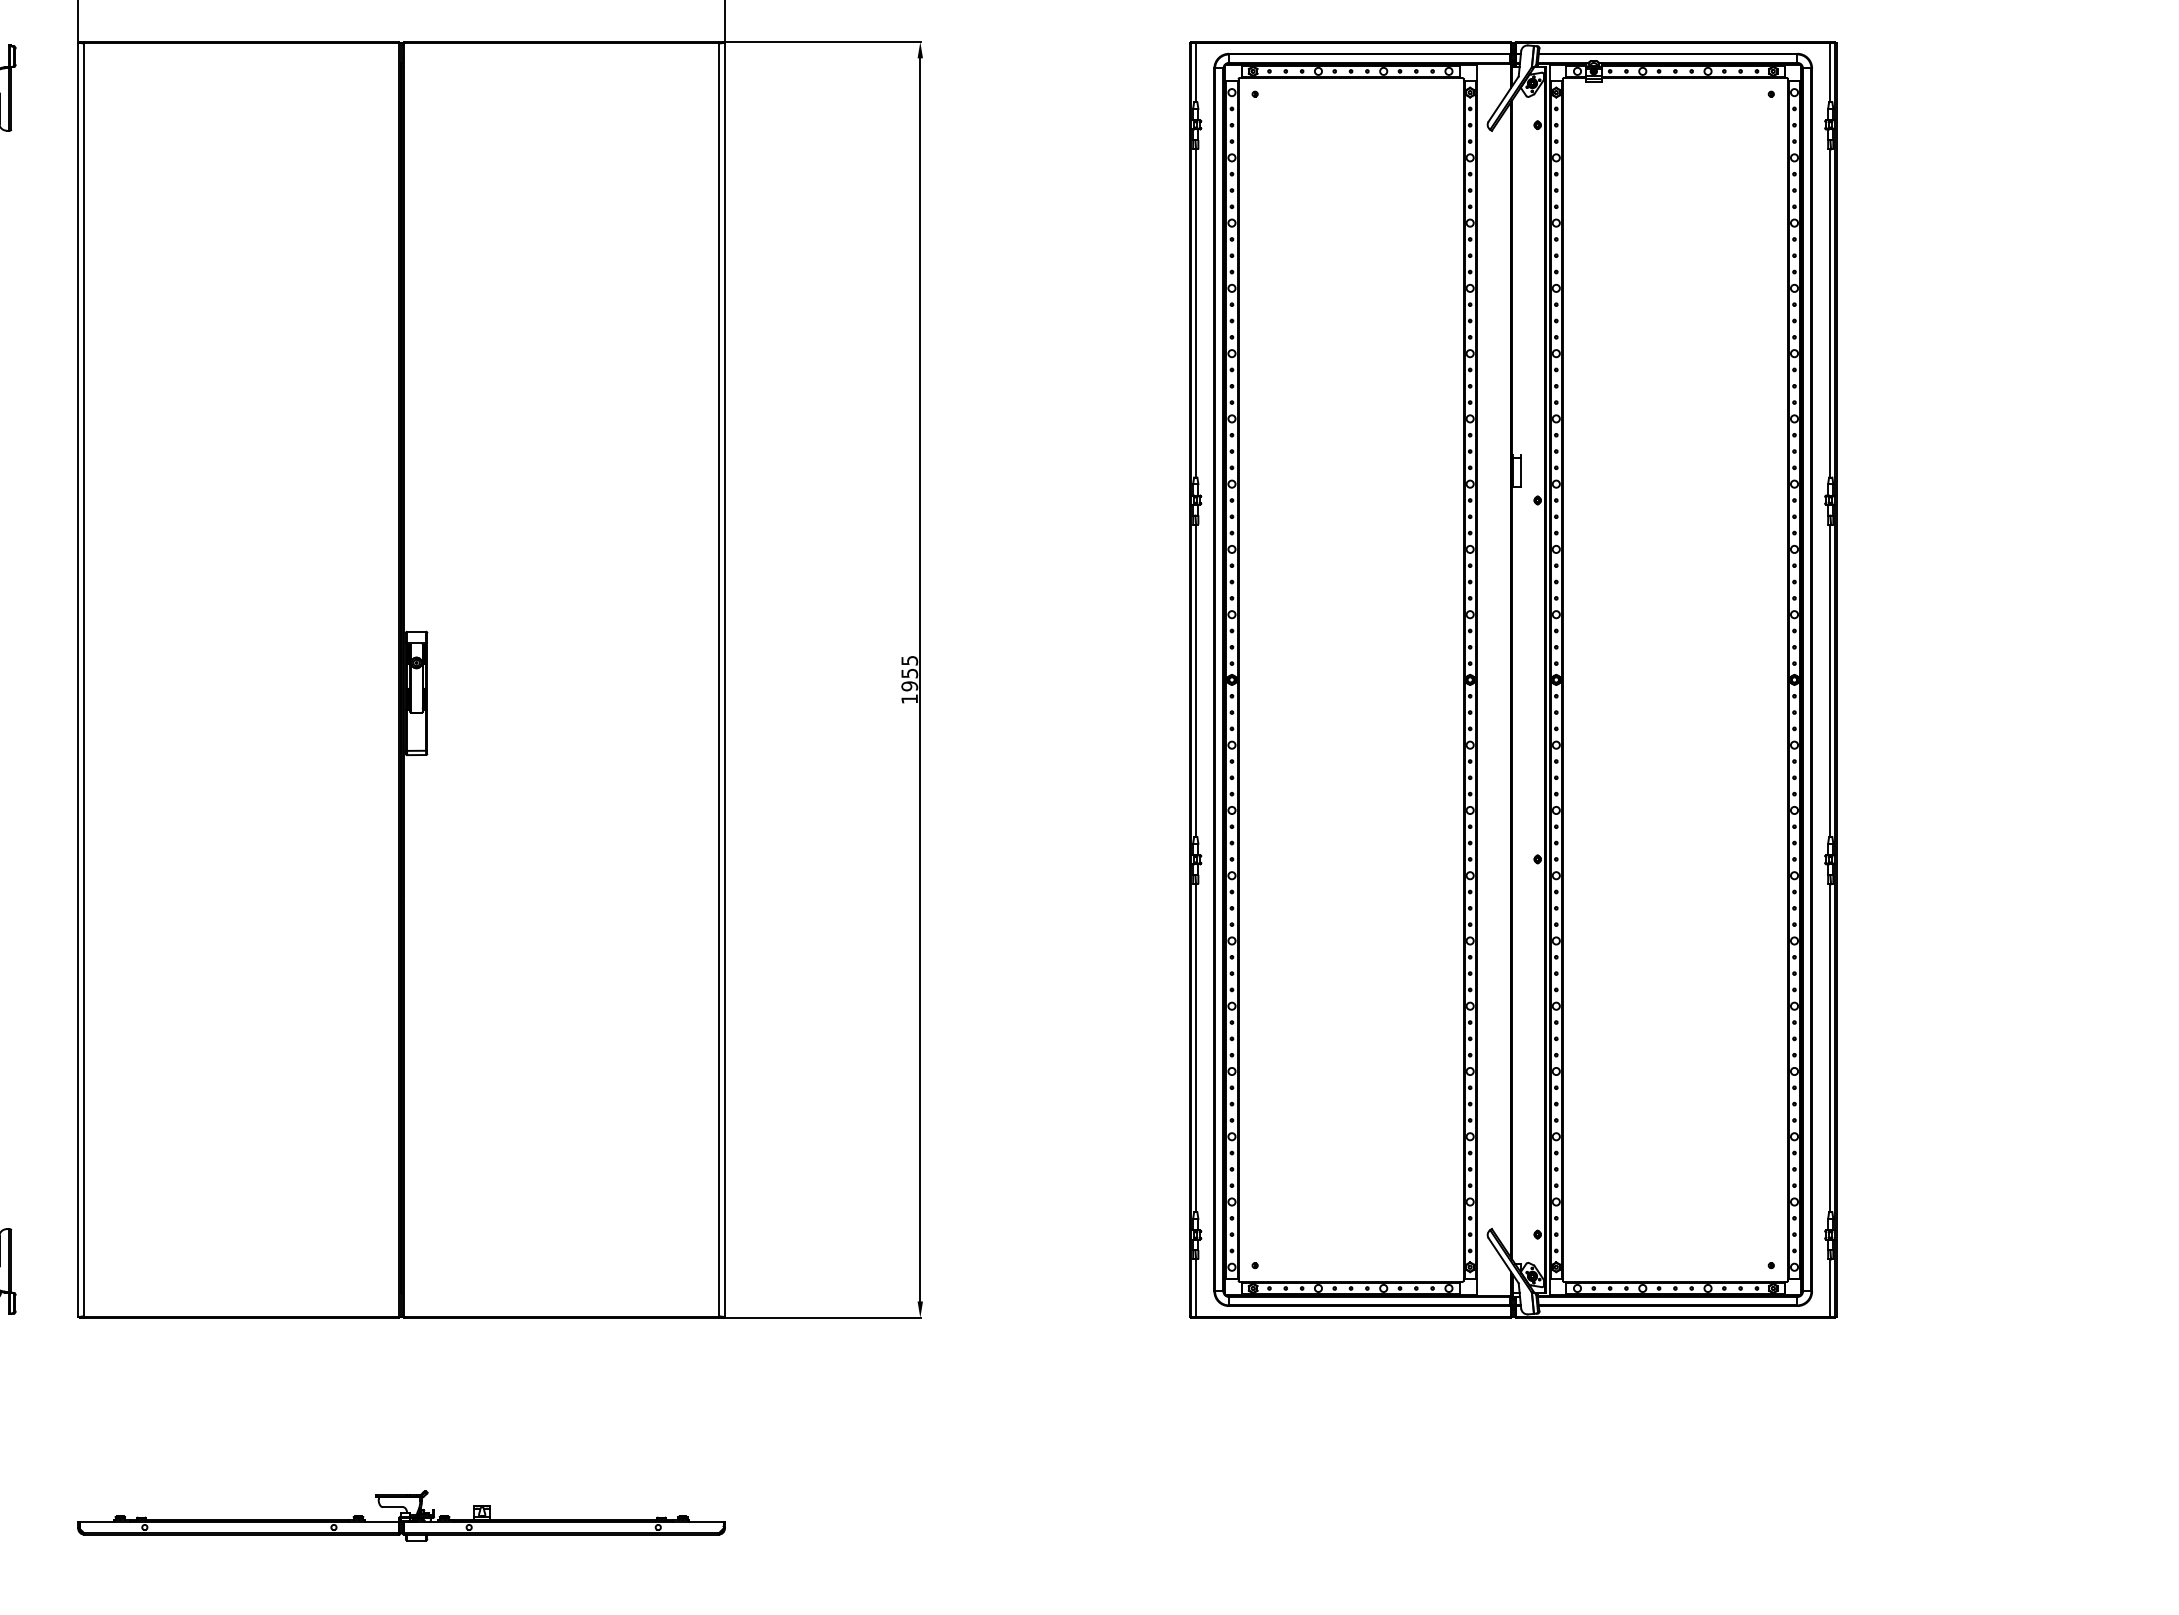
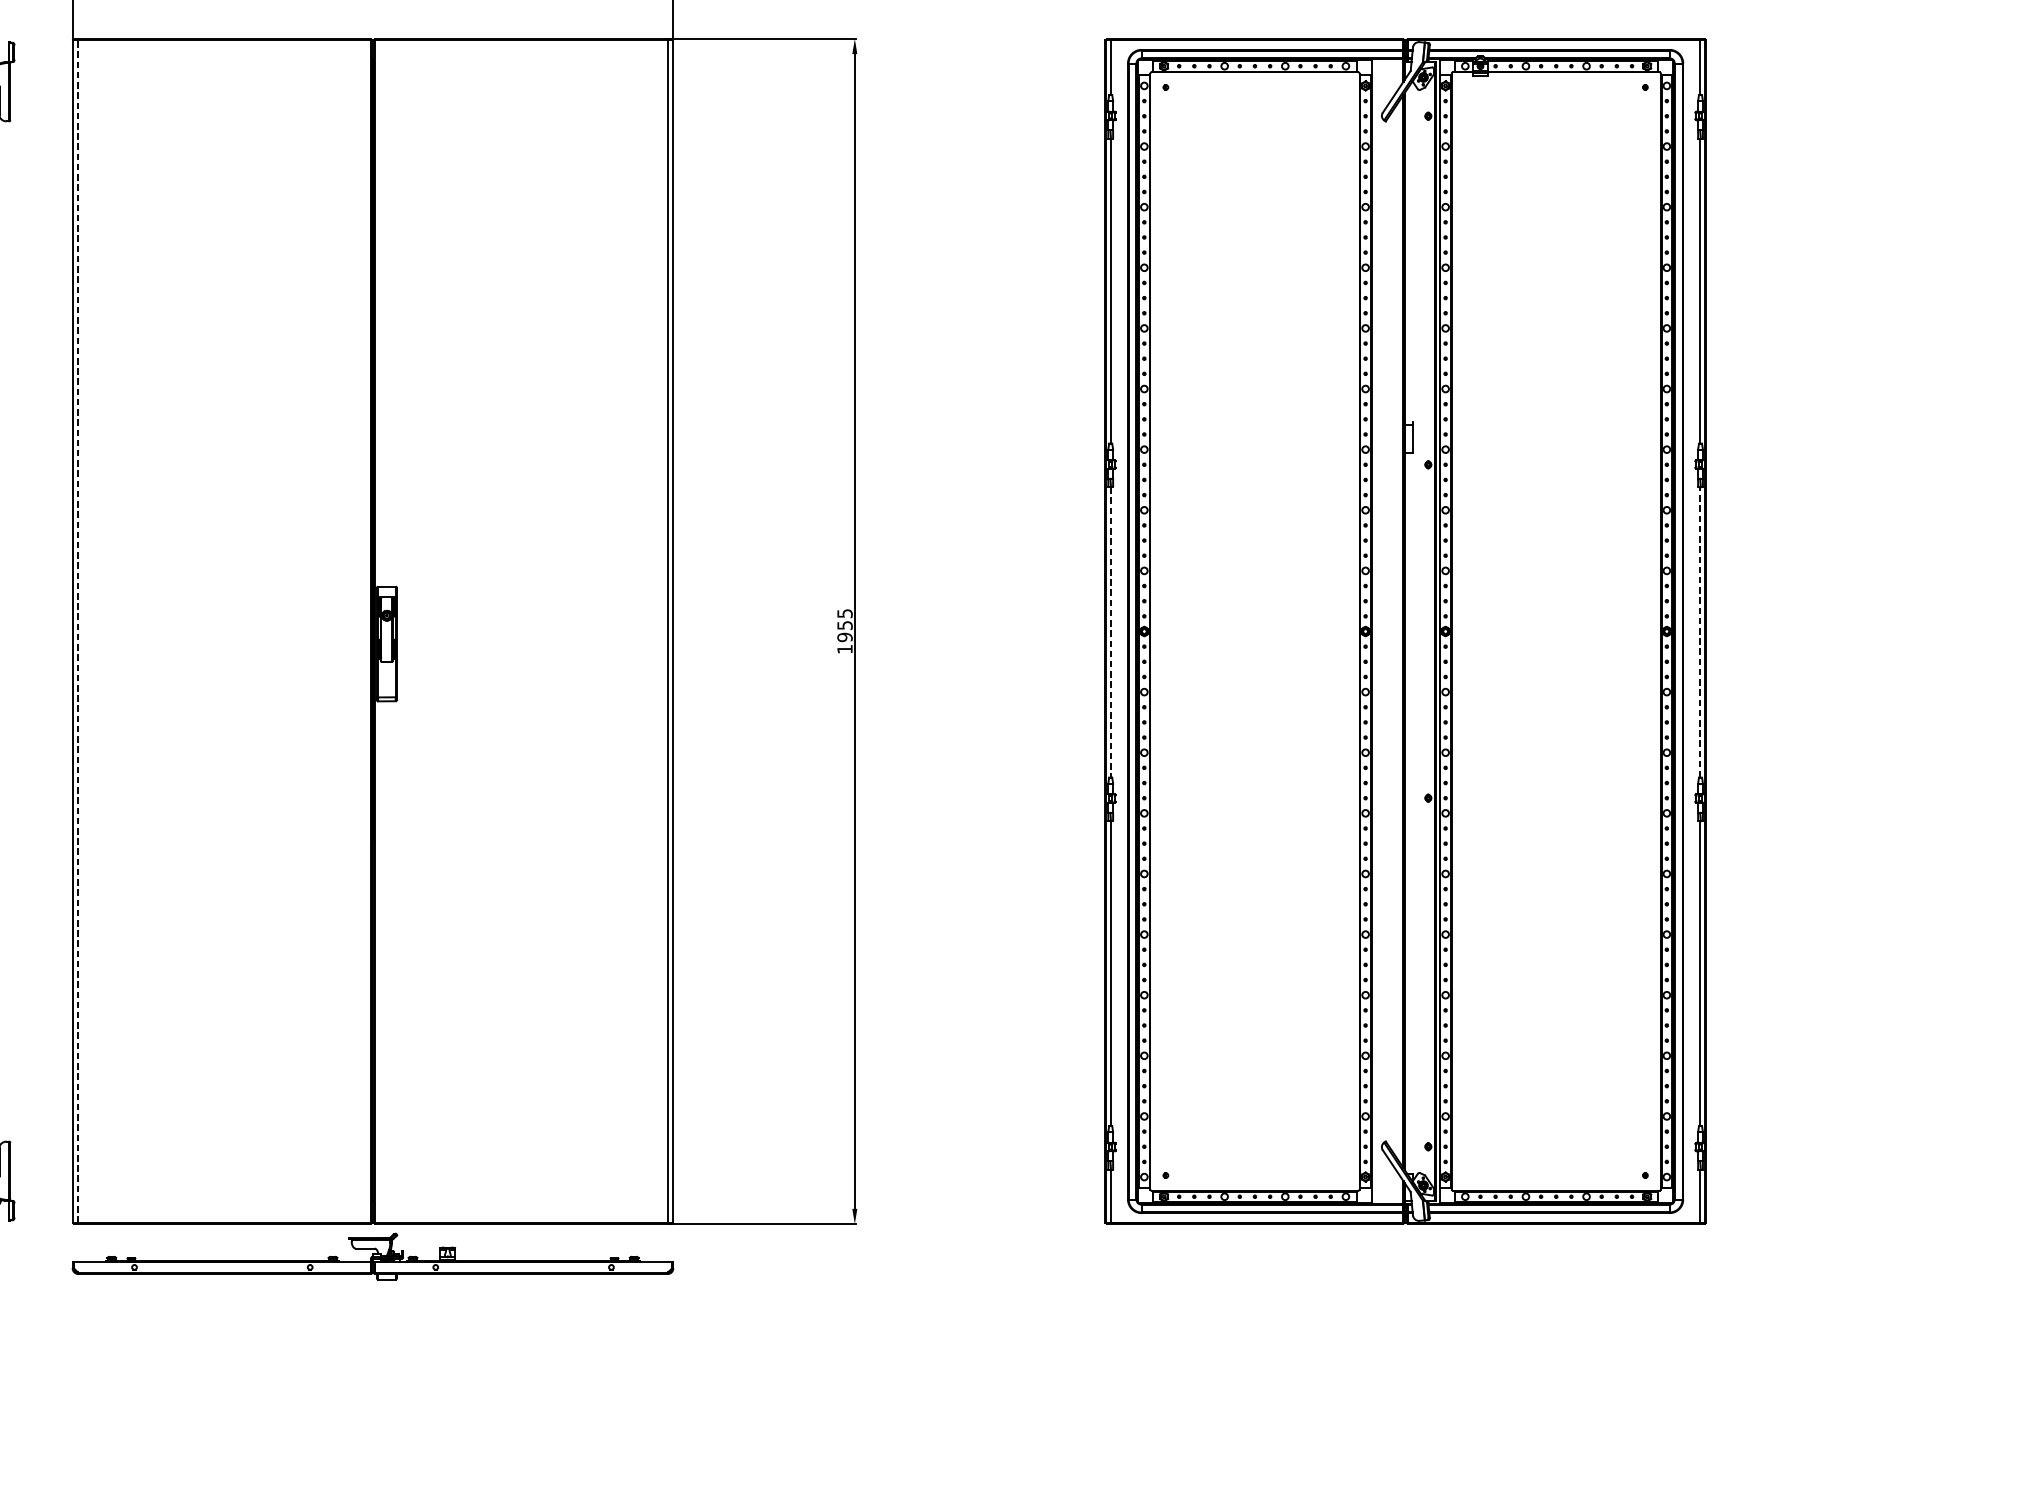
line: (84, 679) -> (78, 631), solid -> dashed
line: (1830, 680) -> (1700, 632), solid -> dashed
line: (1196, 681) -> (1111, 632), solid -> dashed
part: (401, 1515) -> (372, 1256), moved

